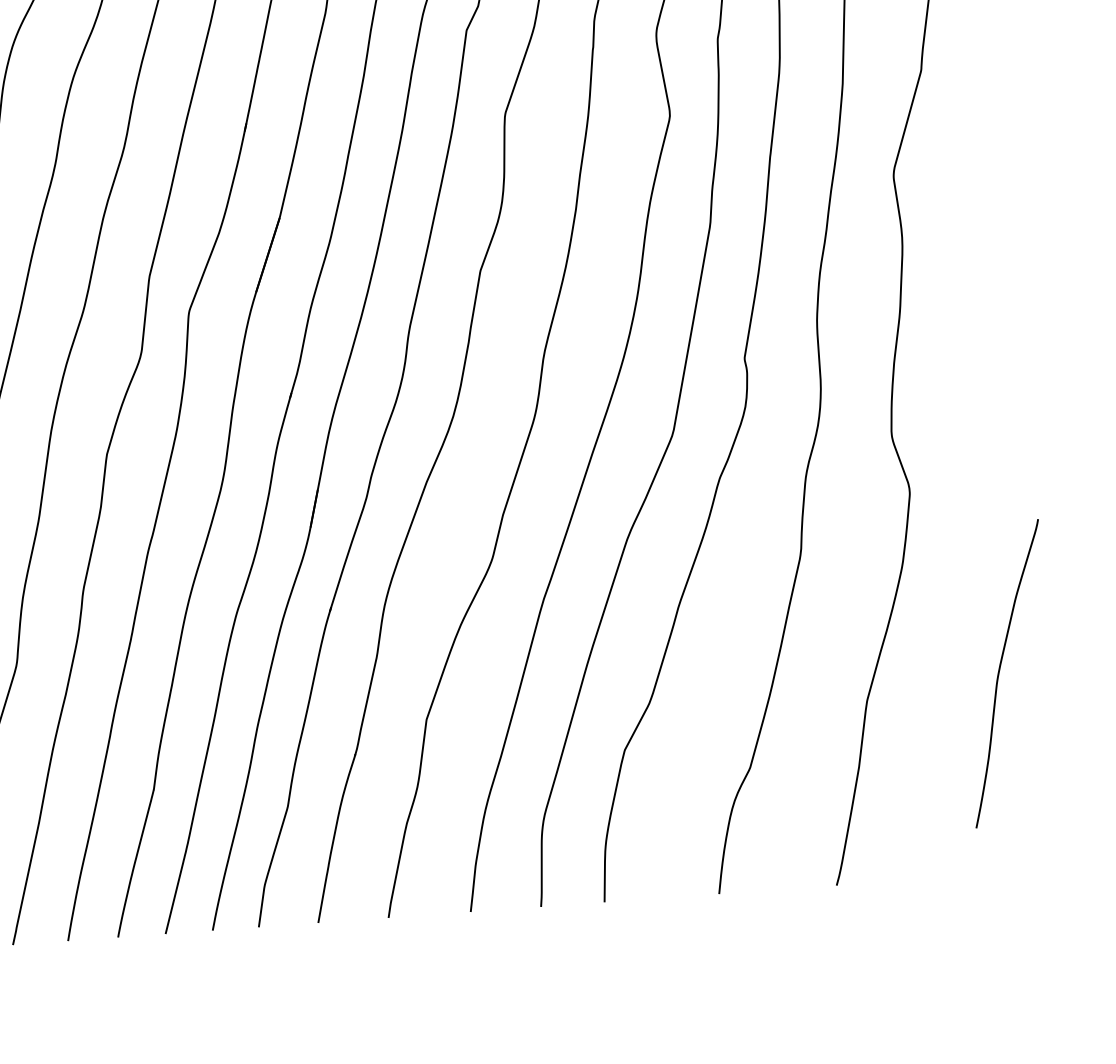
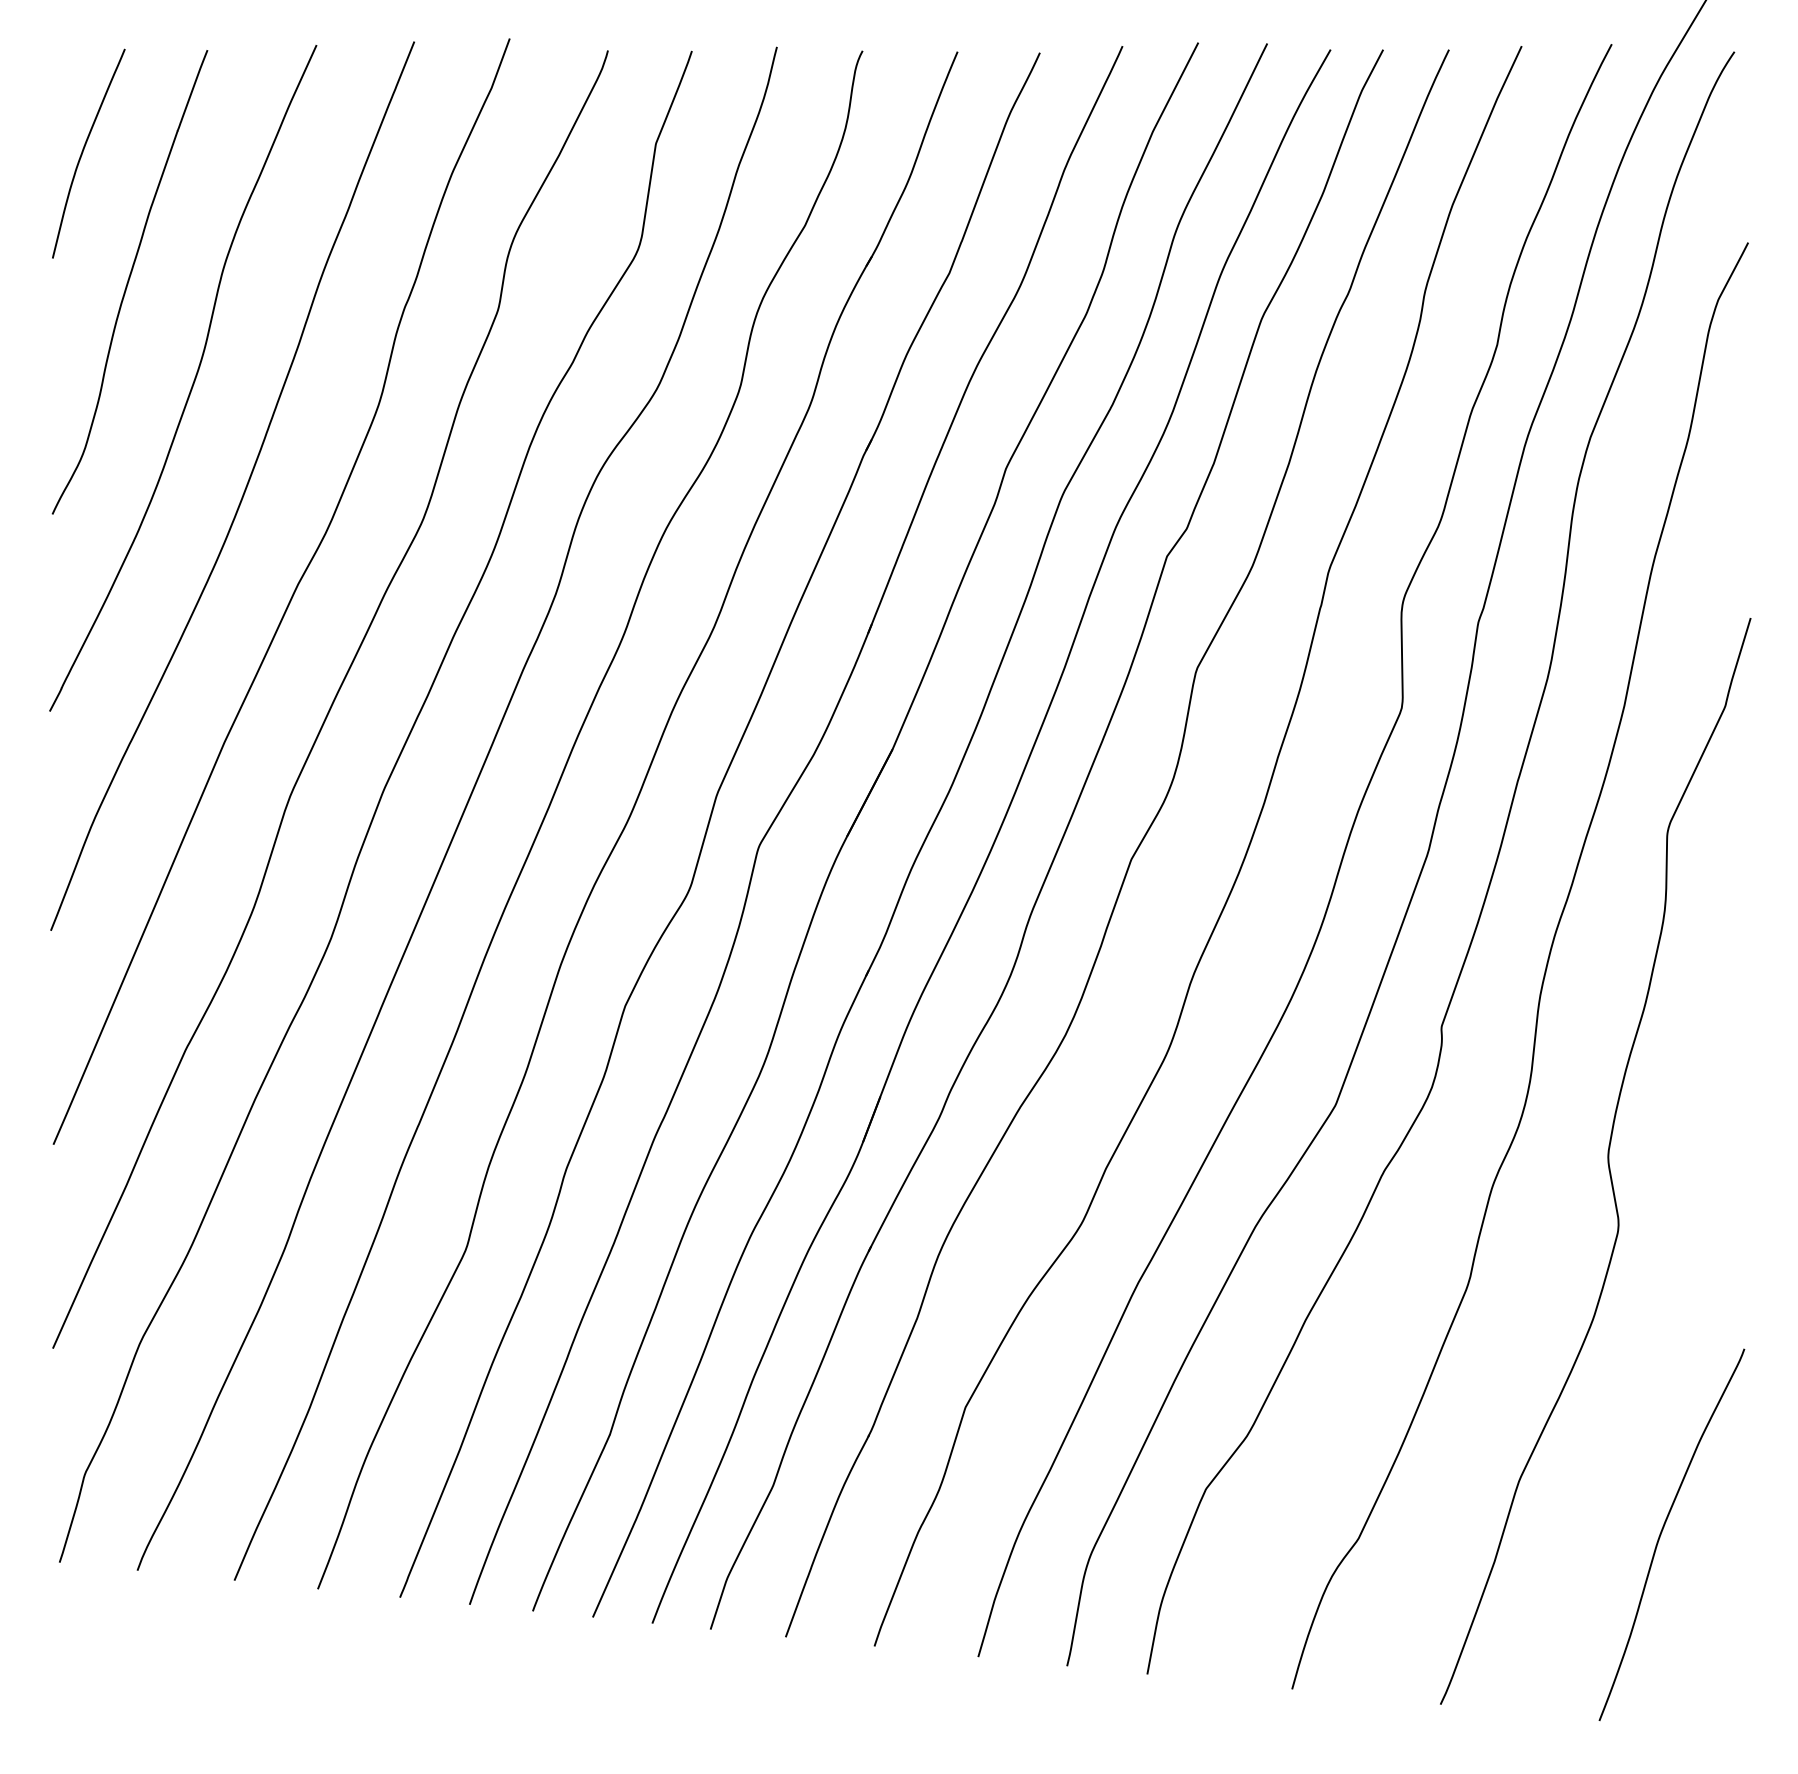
curve: (999, 673) -> (1662, 1532), moved

